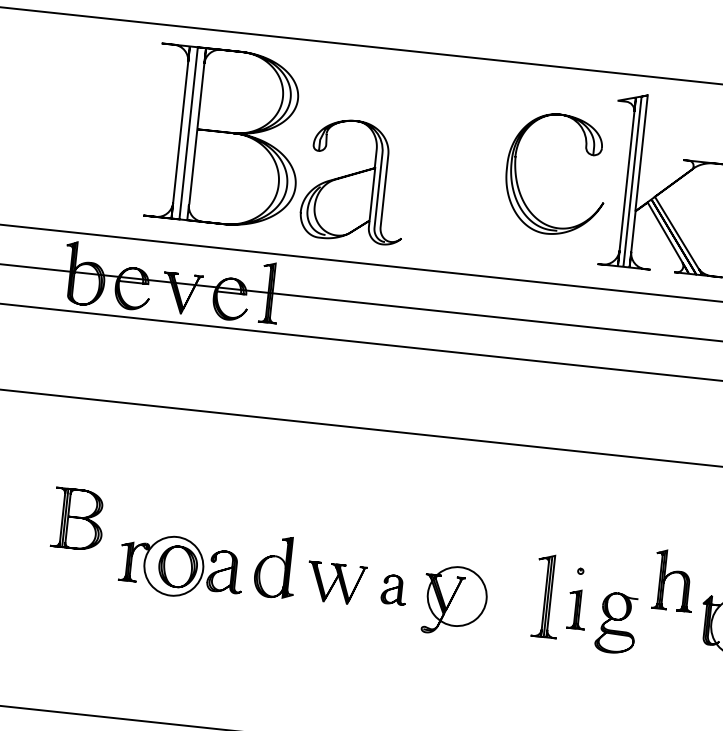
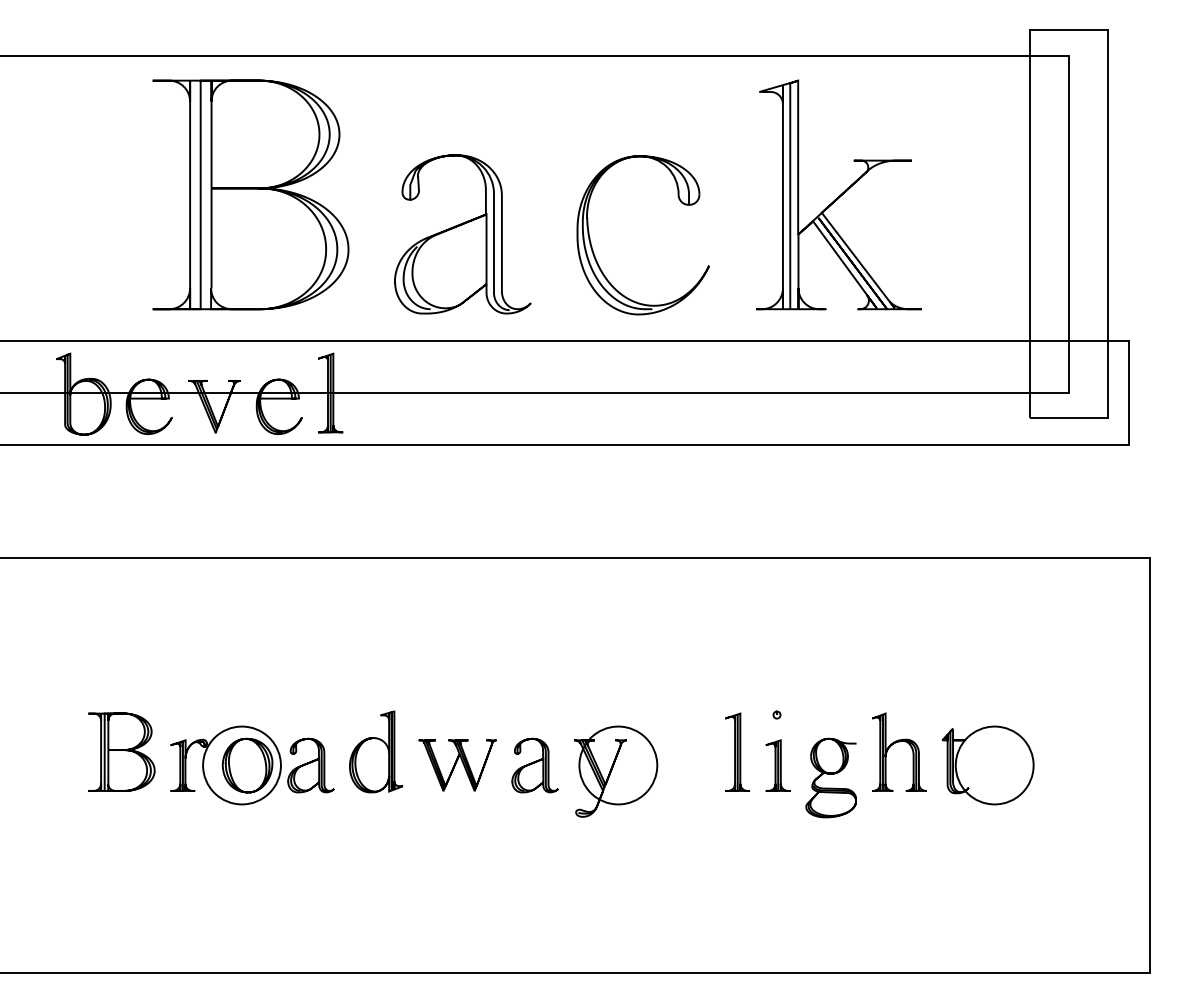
part: (587, 152) -> (680, 202), moved
part: (355, 181) -> (462, 234), moved
curve: (78, 517) -> (121, 750), moved
part: (673, 573) -> (896, 743), moved
part: (394, 589) -> (534, 765), size x1.43
part: (548, 595) -> (737, 751), size x0.71

